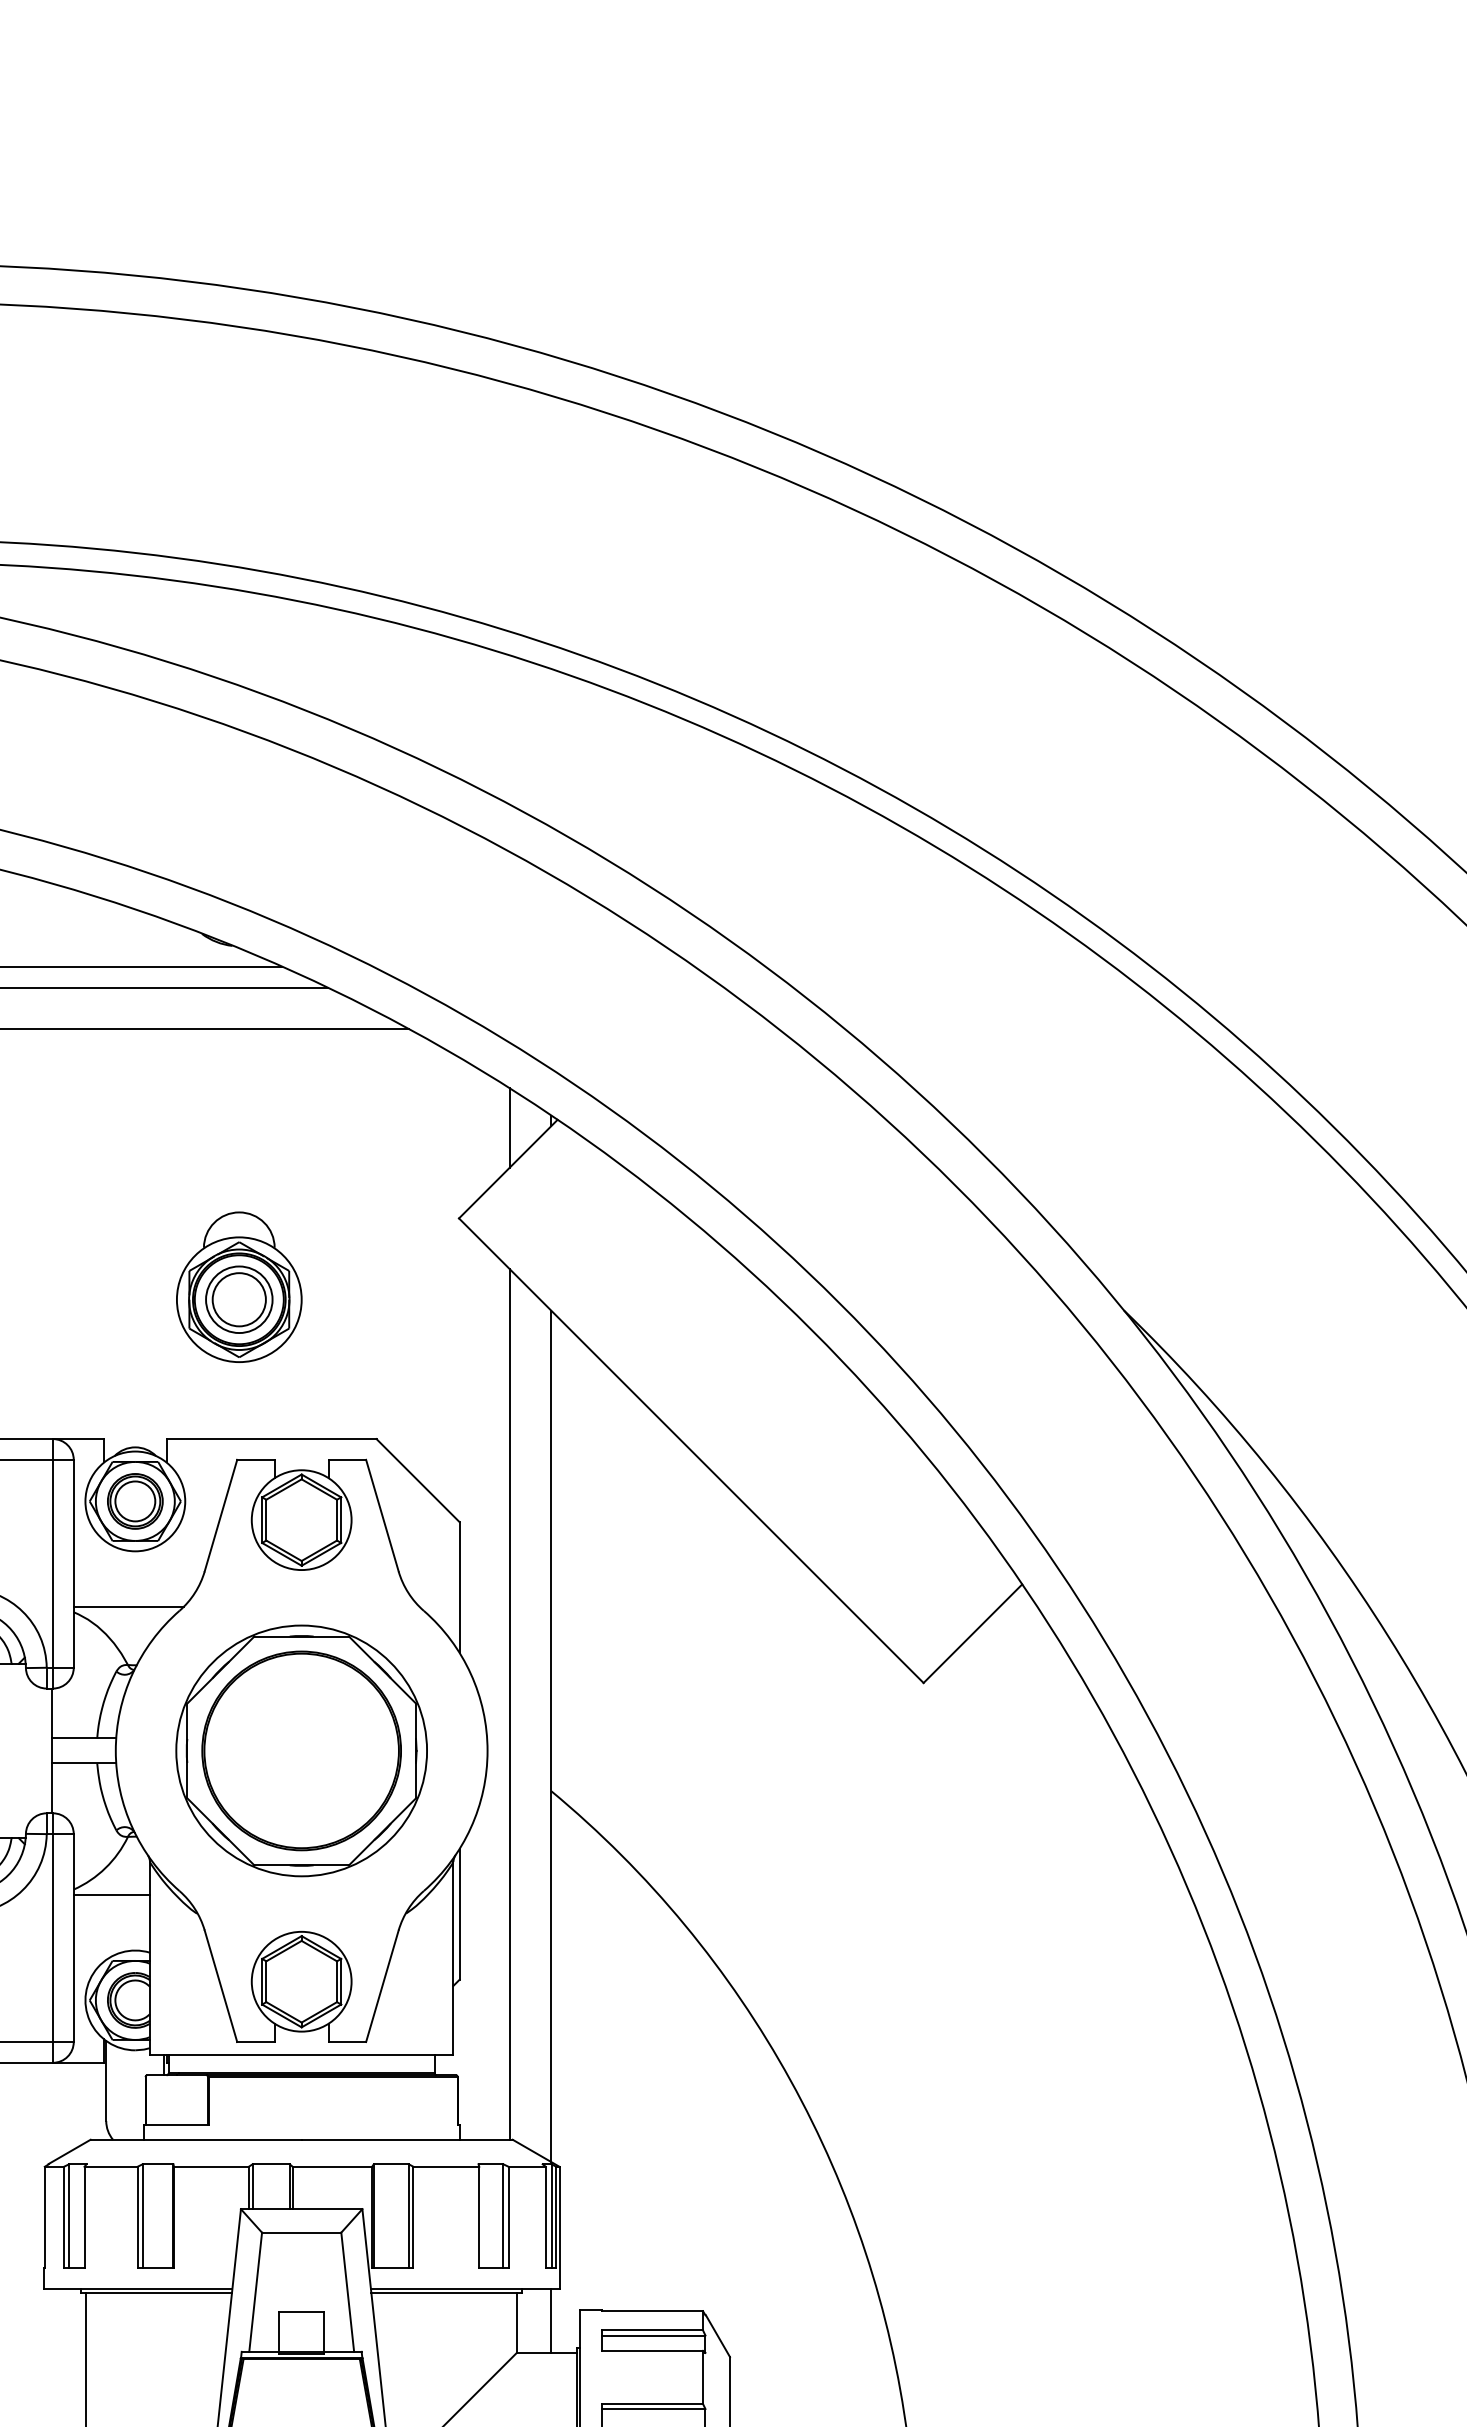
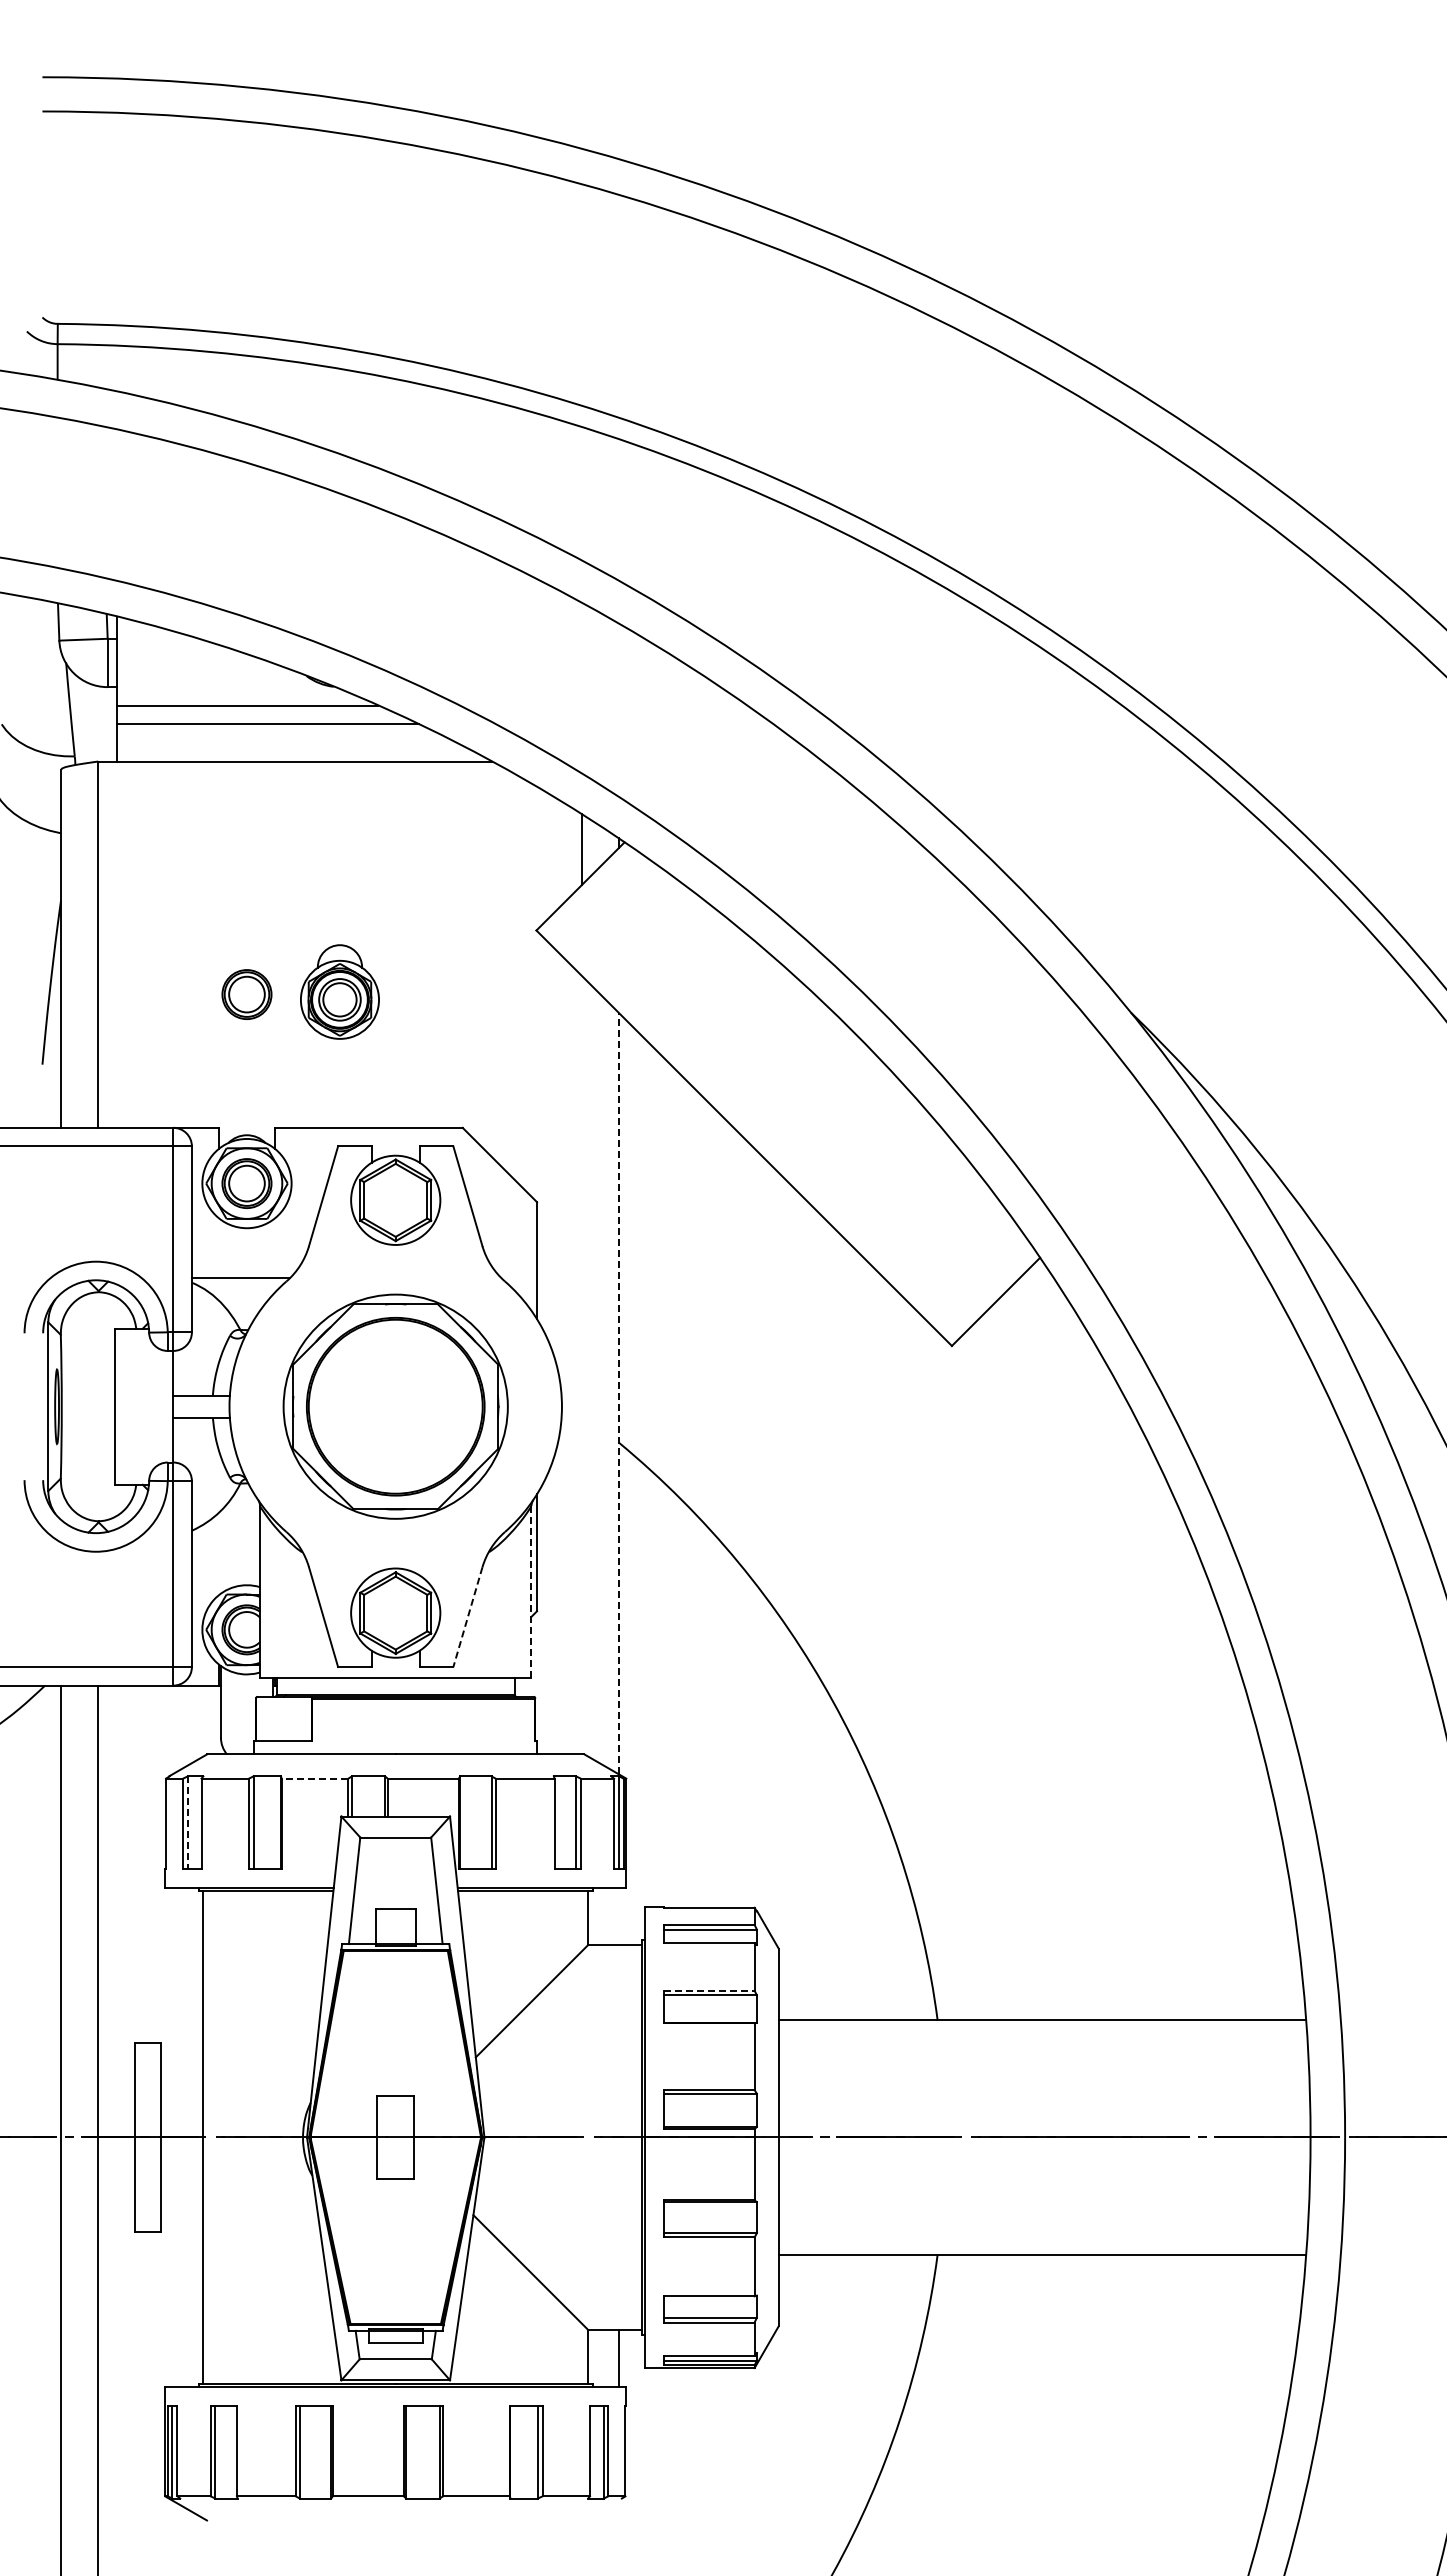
part: (238, 1286) -> (339, 991), size x0.7
part: (134, 1289) -> (246, 994), added
line: (509, 1703) -> (581, 1364), removed
line: (550, 1736) -> (618, 1393), solid -> dashed
line: (111, 1894) -> (225, 1535), removed
line: (453, 1958) -> (531, 1592), solid -> dashed
line: (381, 1986) -> (467, 1617), solid -> dashed
line: (210, 2166) -> (314, 1778), solid -> dashed
line: (68, 2216) -> (187, 1823), solid -> dashed
line: (550, 2320) -> (618, 1916), removed
line: (652, 2403) -> (709, 1990), solid -> dashed

